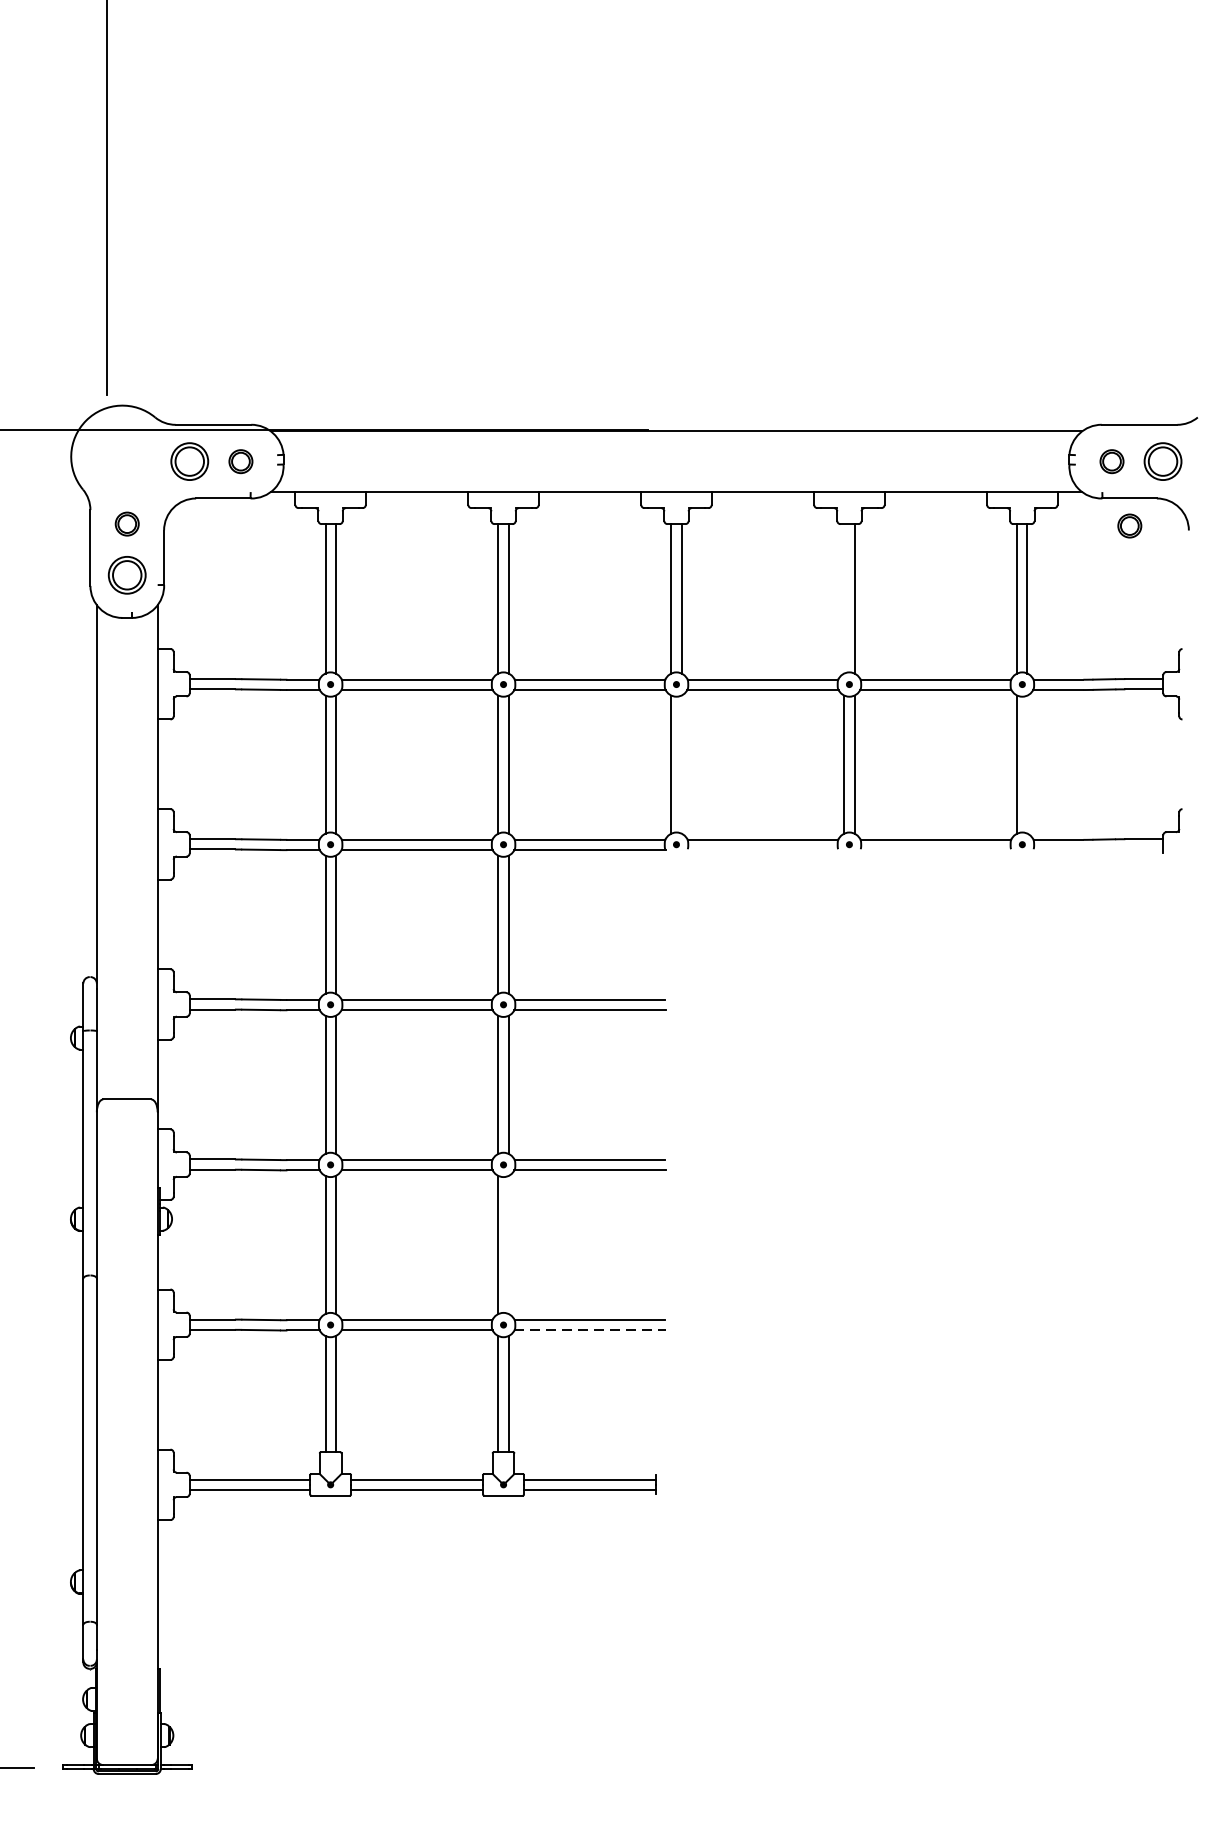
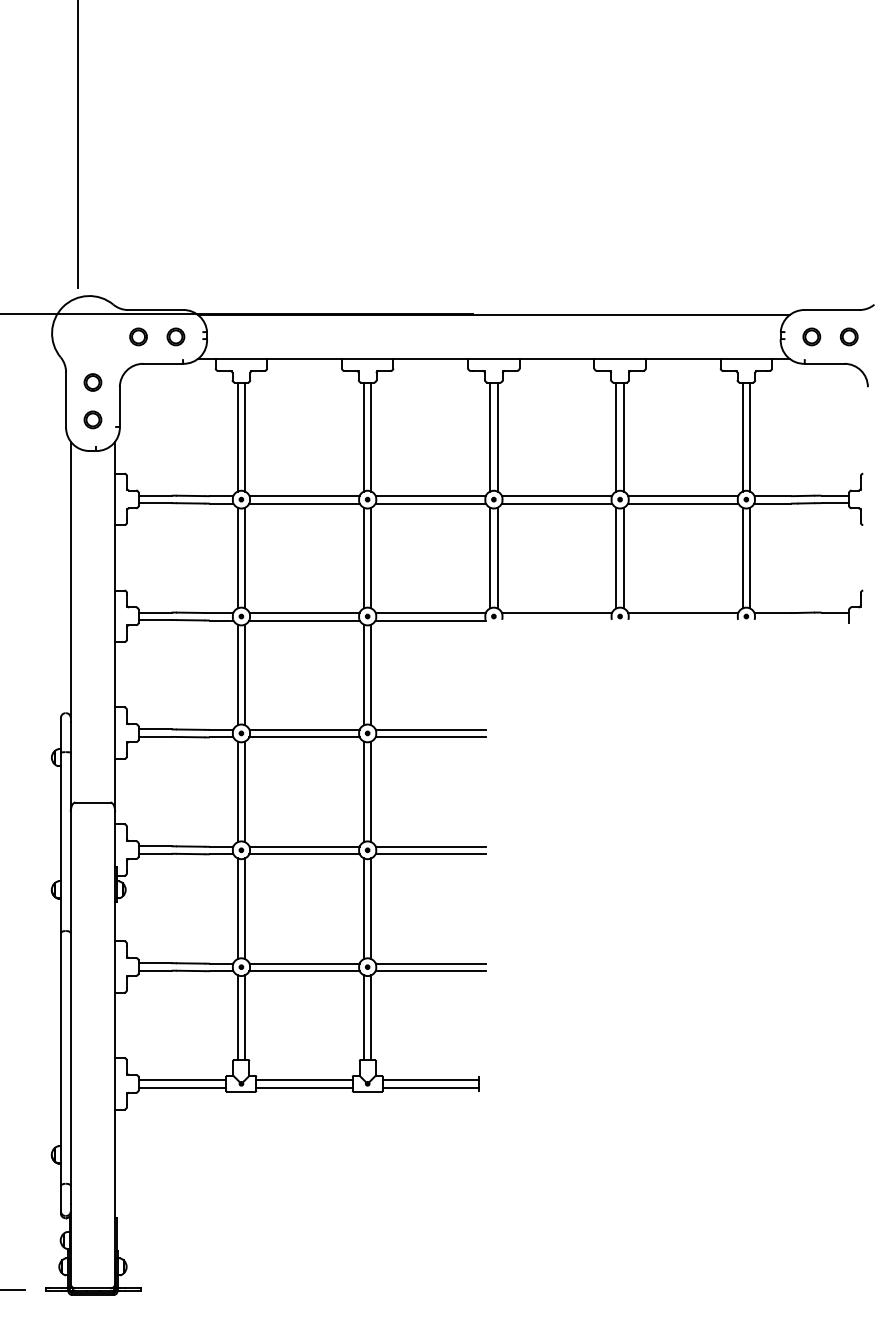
part: (189, 461) -> (138, 336), size x0.62
part: (1163, 461) -> (849, 336), size x0.62
part: (1129, 525) -> (824, 383), removed
part: (126, 574) -> (92, 419), size x0.62
line: (844, 598) -> (616, 436), added
line: (681, 763) -> (497, 557), added
line: (1028, 763) -> (750, 557), added
line: (508, 1244) -> (371, 908), added
line: (591, 1330) -> (431, 971), dashed -> solid

